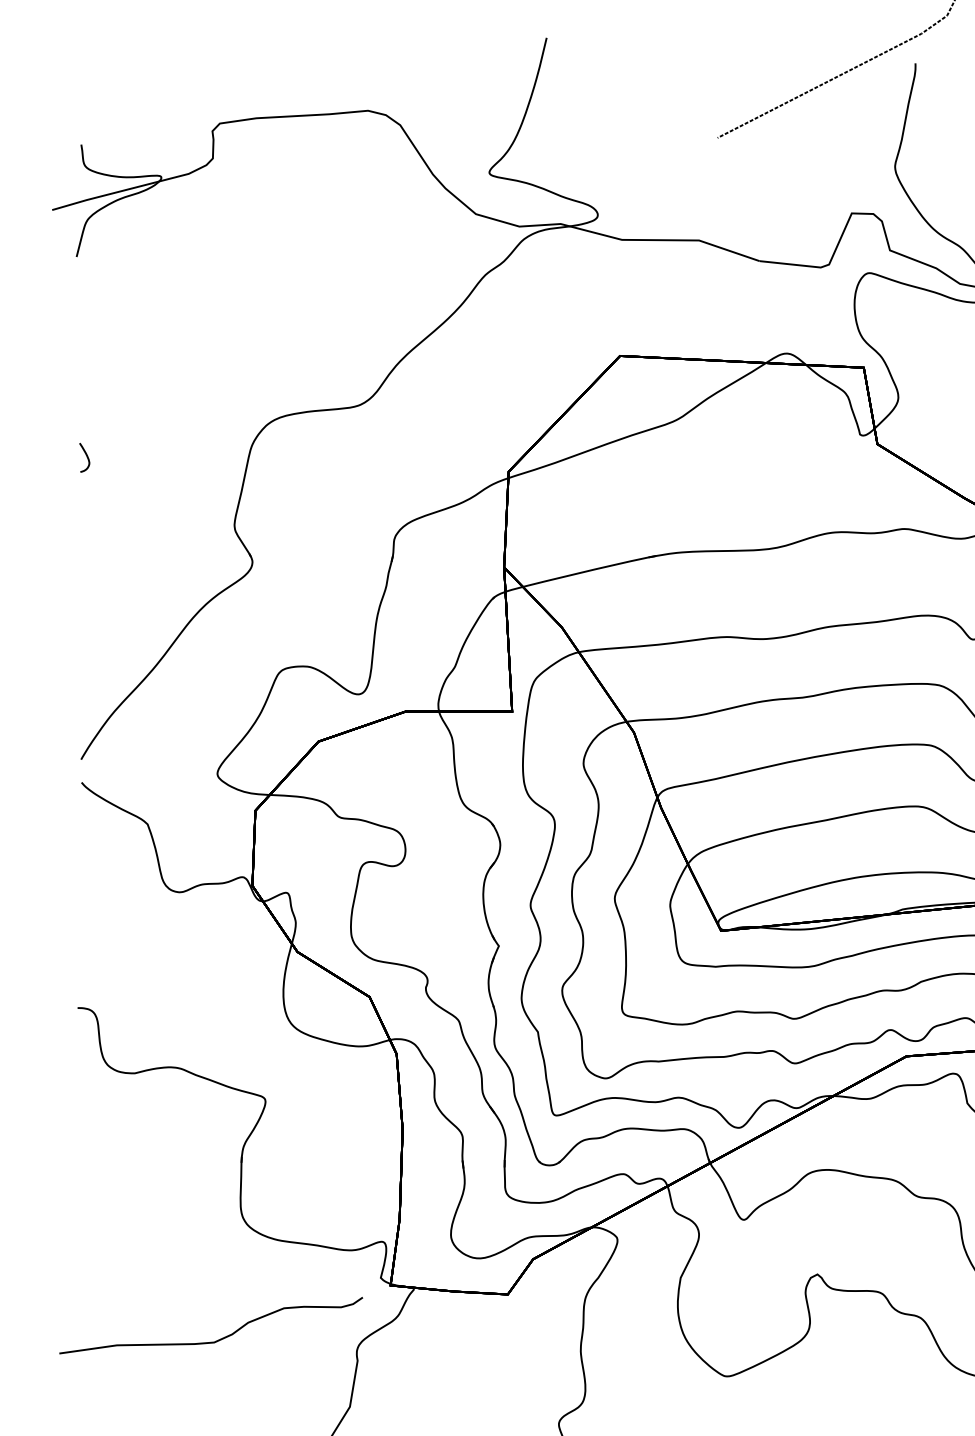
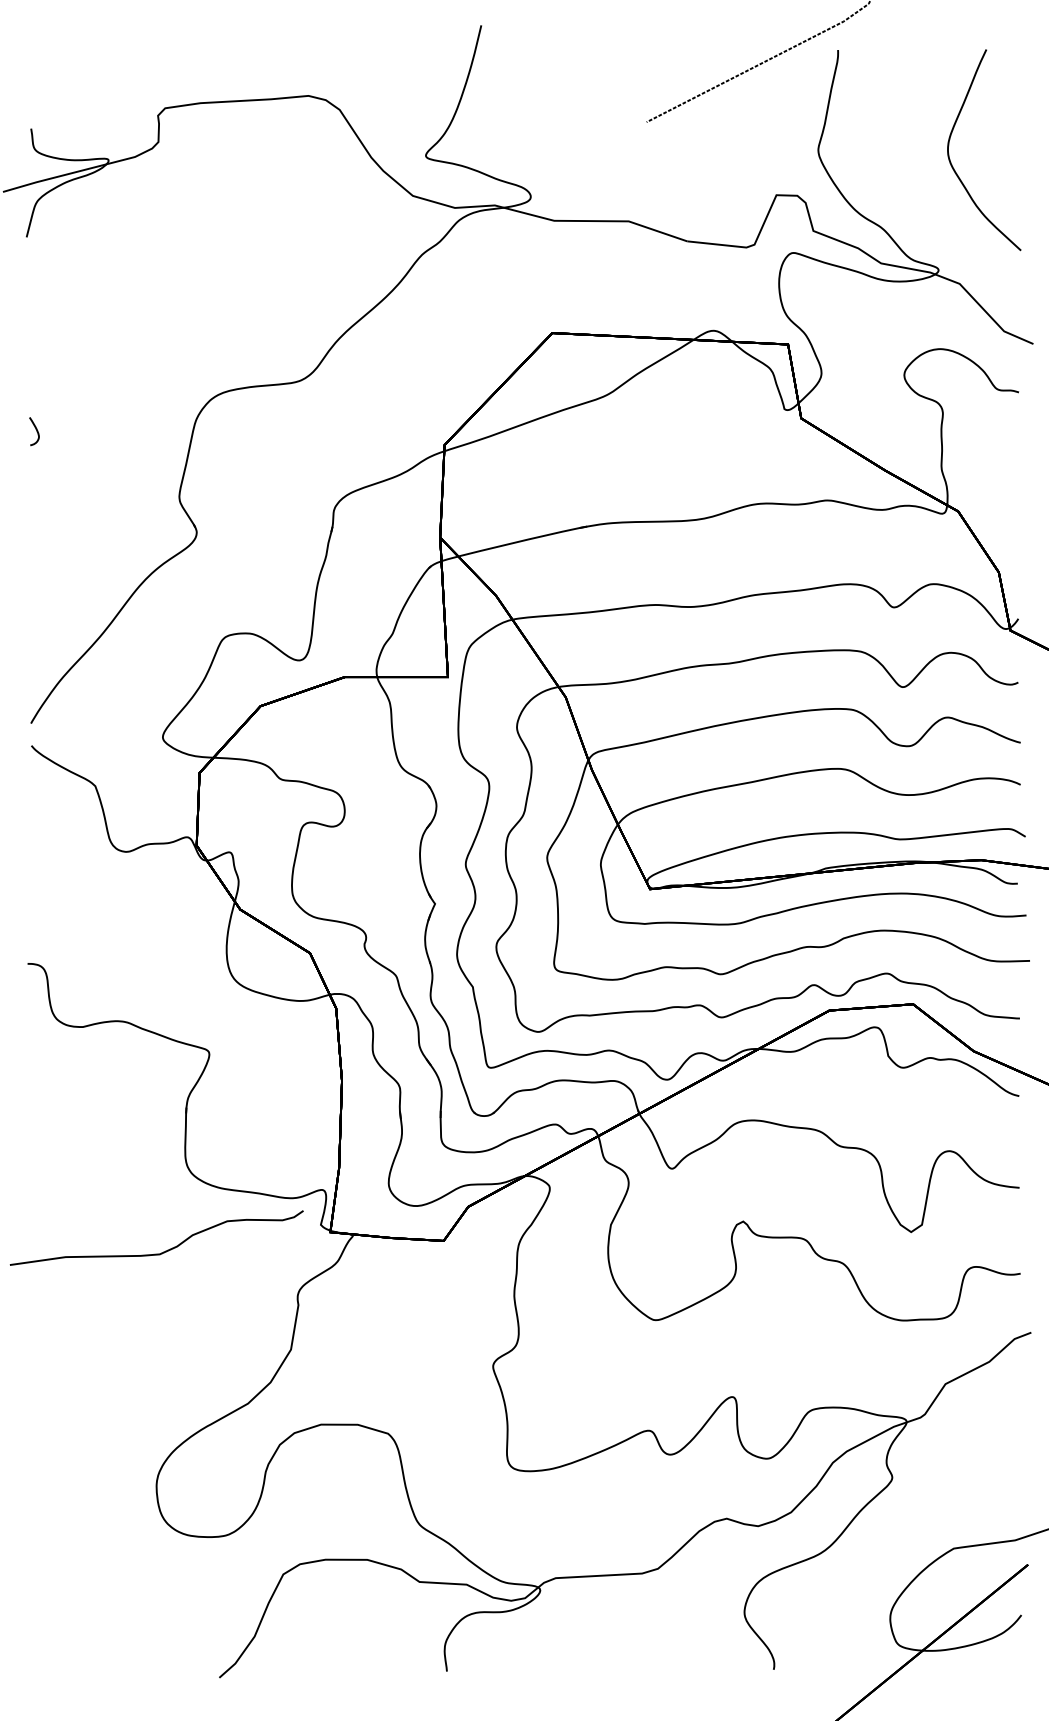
curve: (218, 1339) -> (163, 1251), moved

